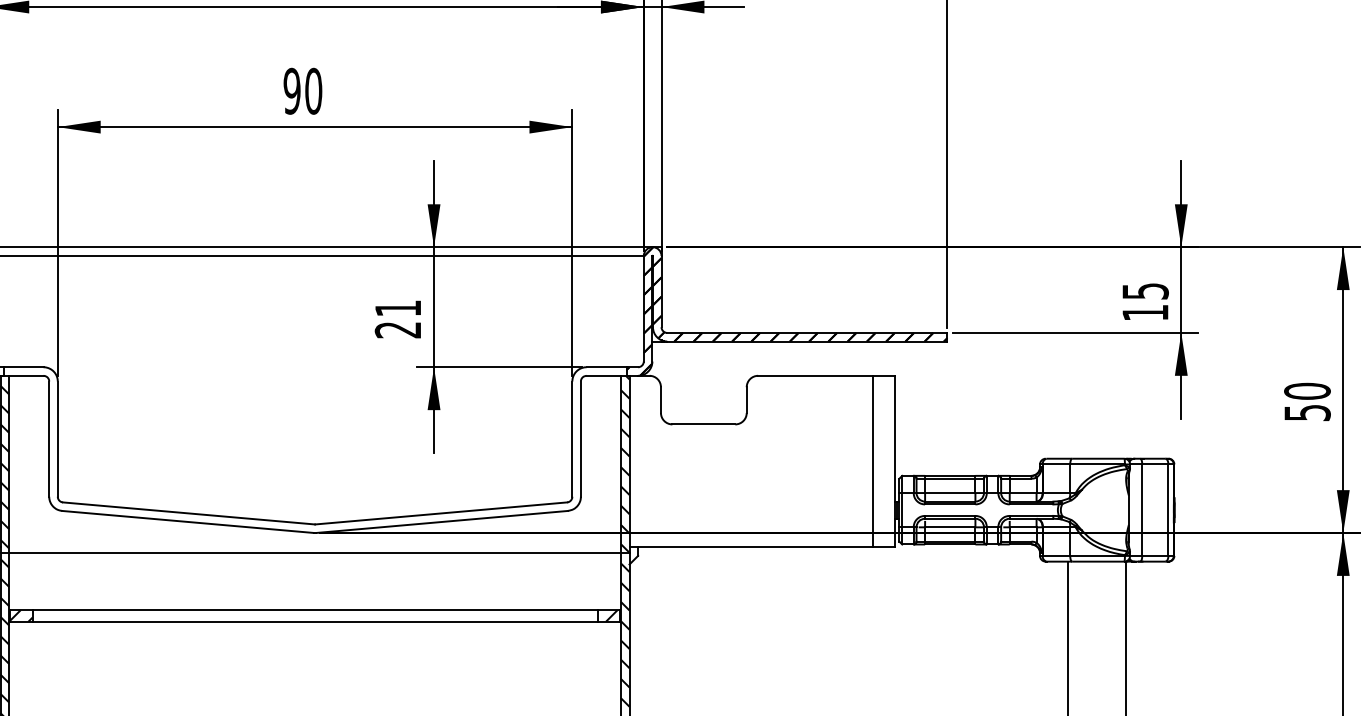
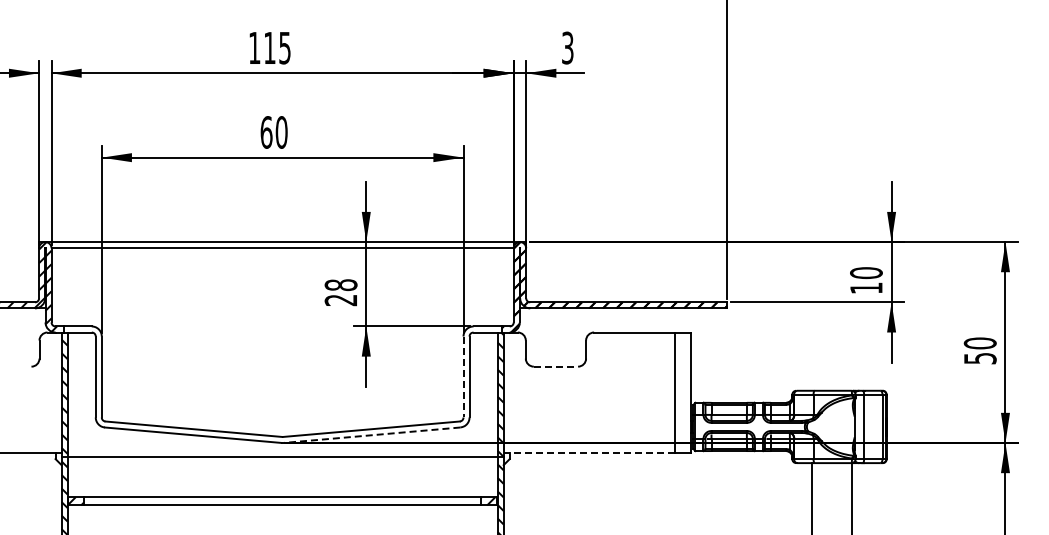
text: (292, 91) -> (266, 132), 90 -> 60
text: (1145, 291) -> (866, 273), 15 -> 10
text: (397, 308) -> (340, 285), 21 -> 28
line: (704, 424) -> (556, 366), solid -> dashed
line: (572, 439) -> (463, 377), solid -> dashed
line: (441, 522) -> (371, 435), solid -> dashed
line: (750, 547) -> (588, 453), solid -> dashed

